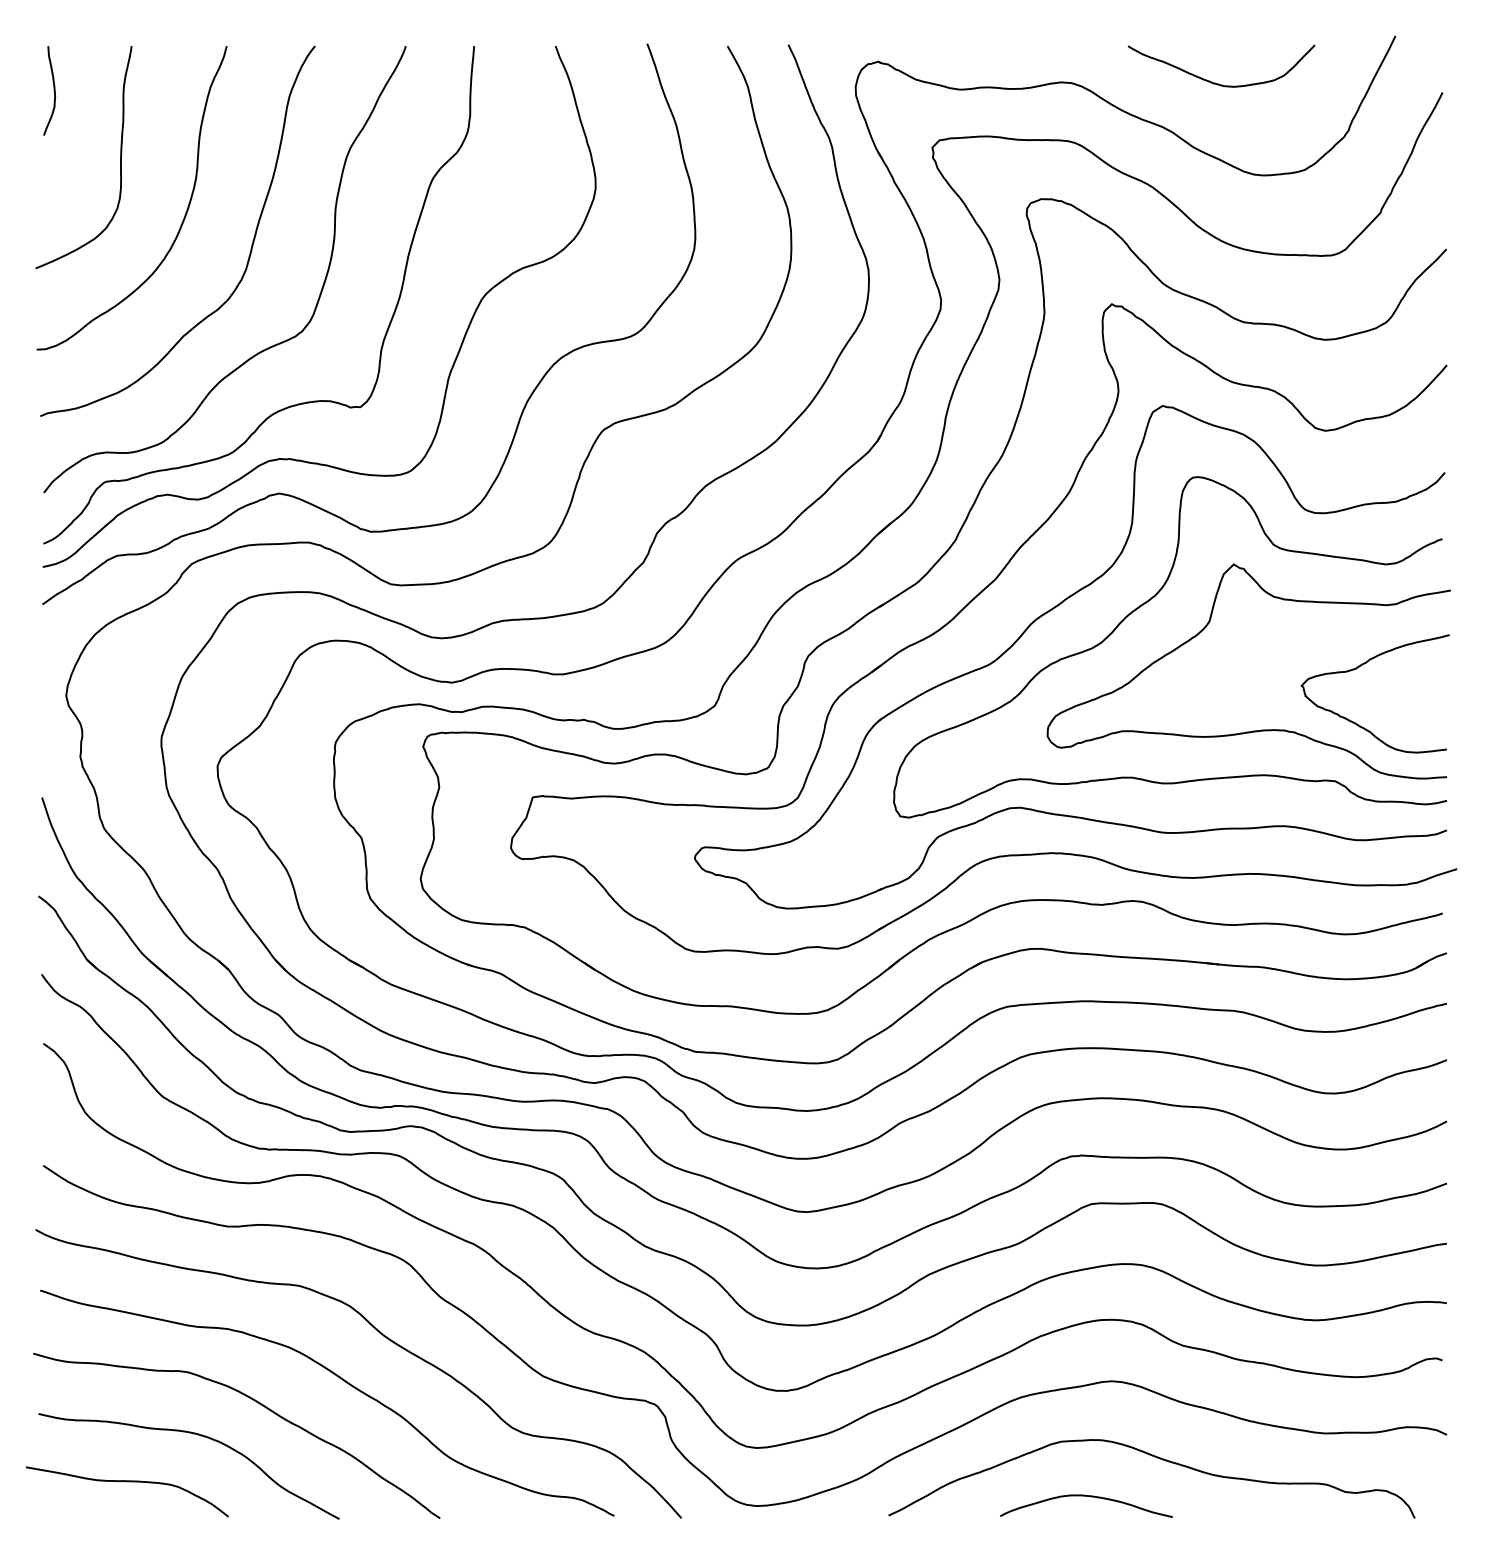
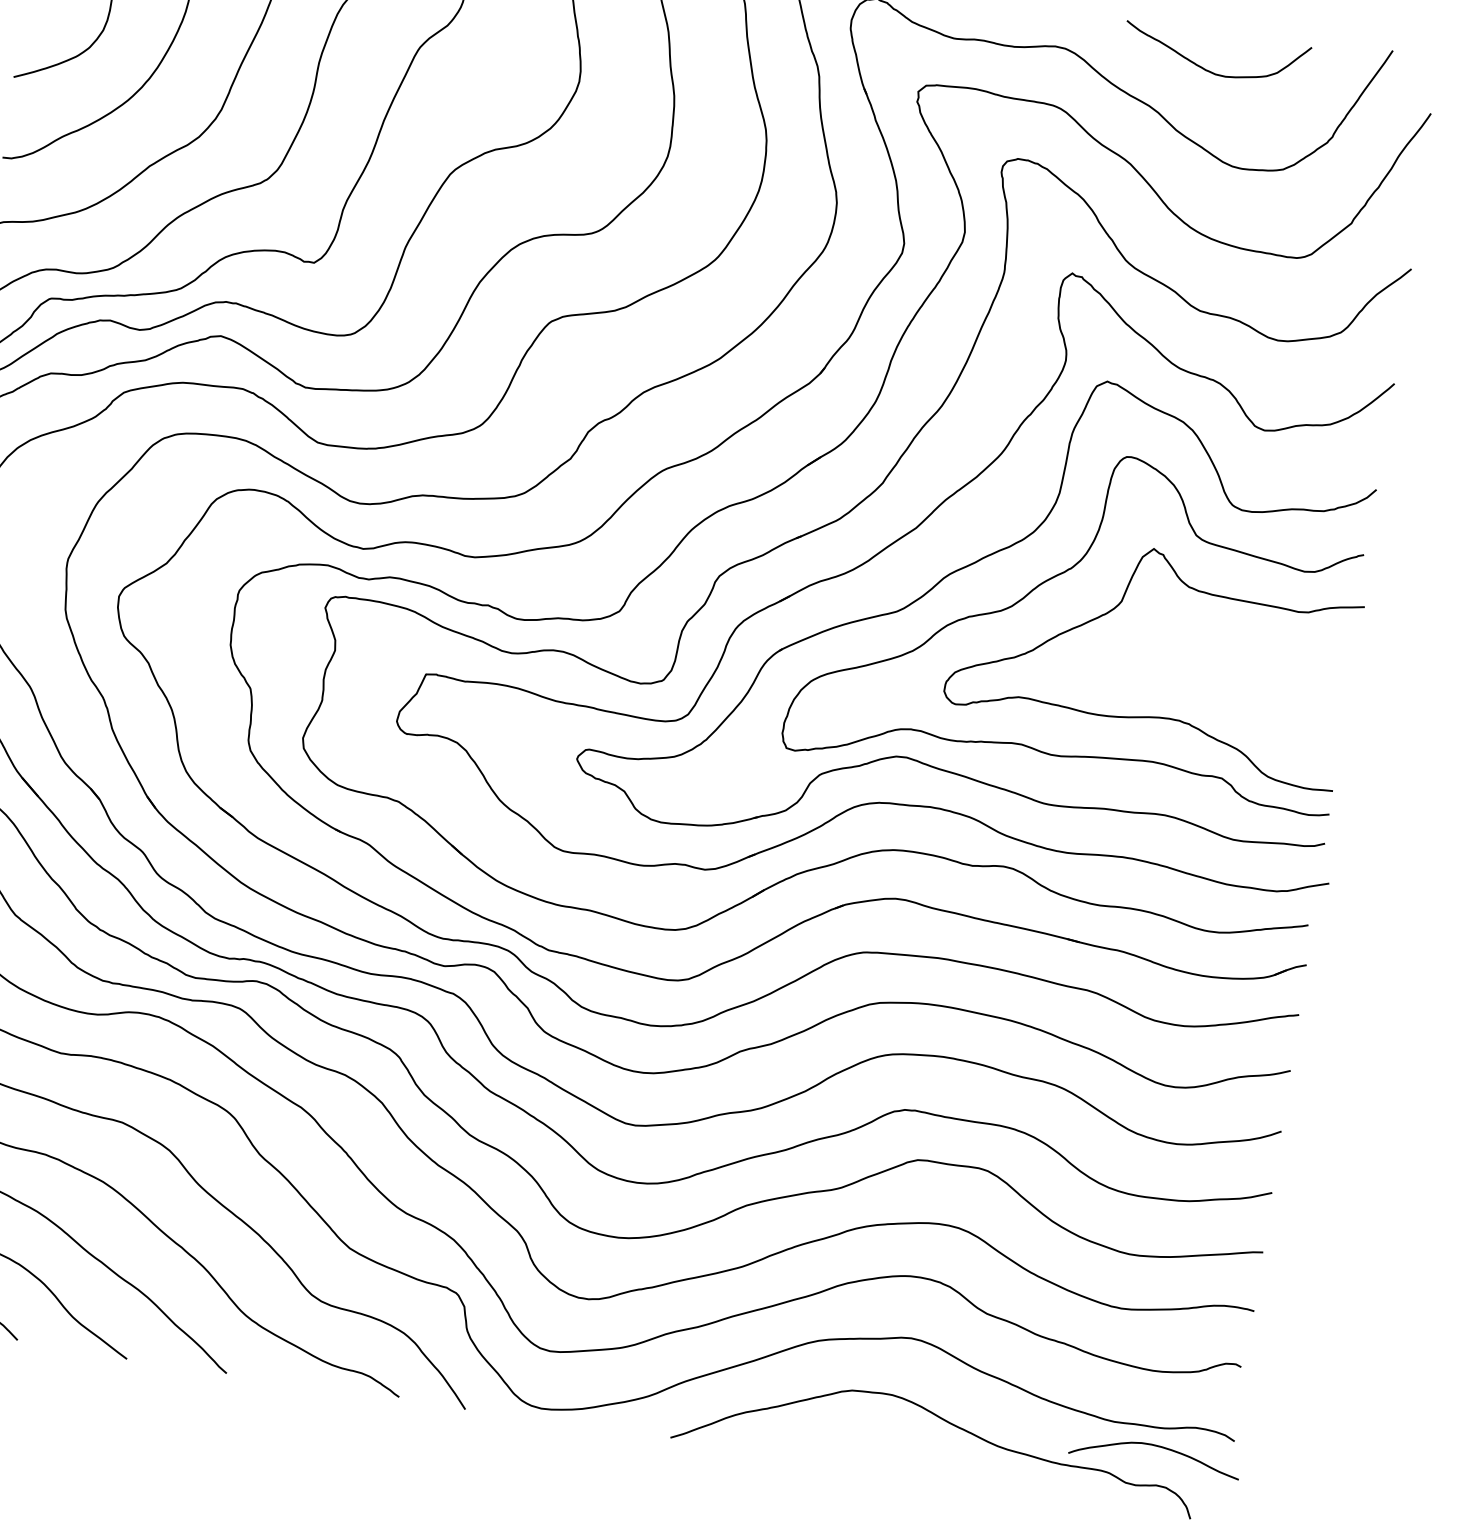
curve: (1361, 666) -> (1265, 668), removed
curve: (1090, 1497) -> (1160, 1448), moved

